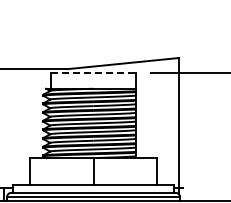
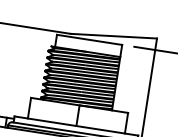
line: (93, 73) -> (89, 40), dashed -> solid

